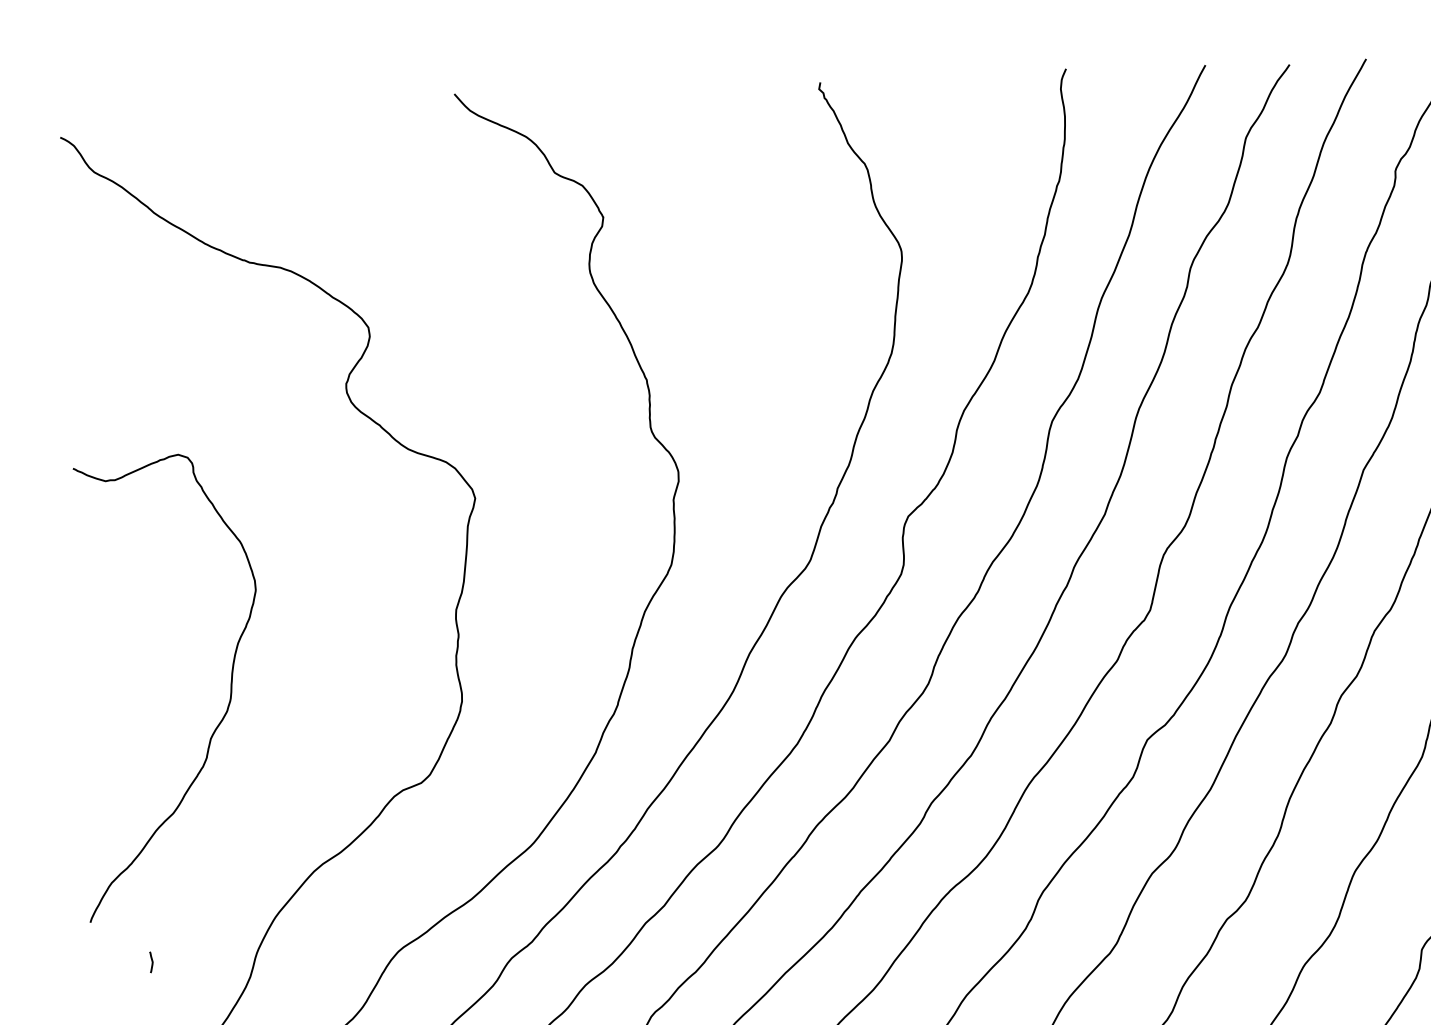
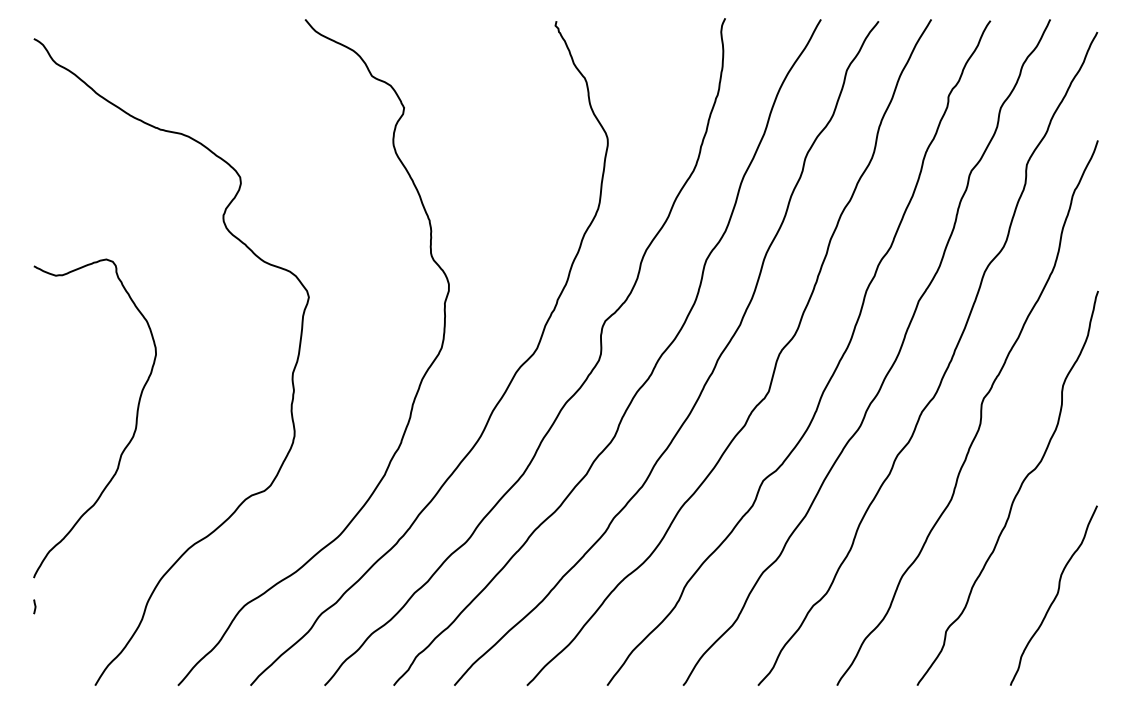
curve: (151, 961) -> (34, 606), moved

